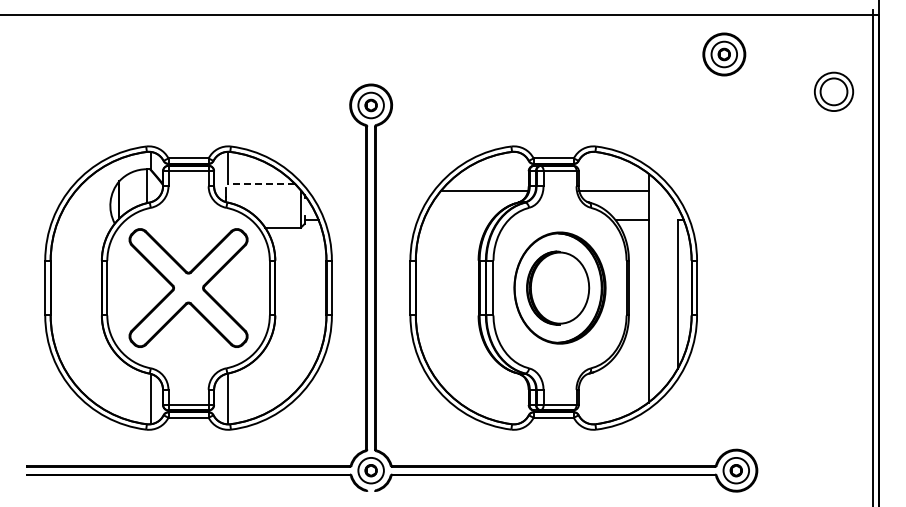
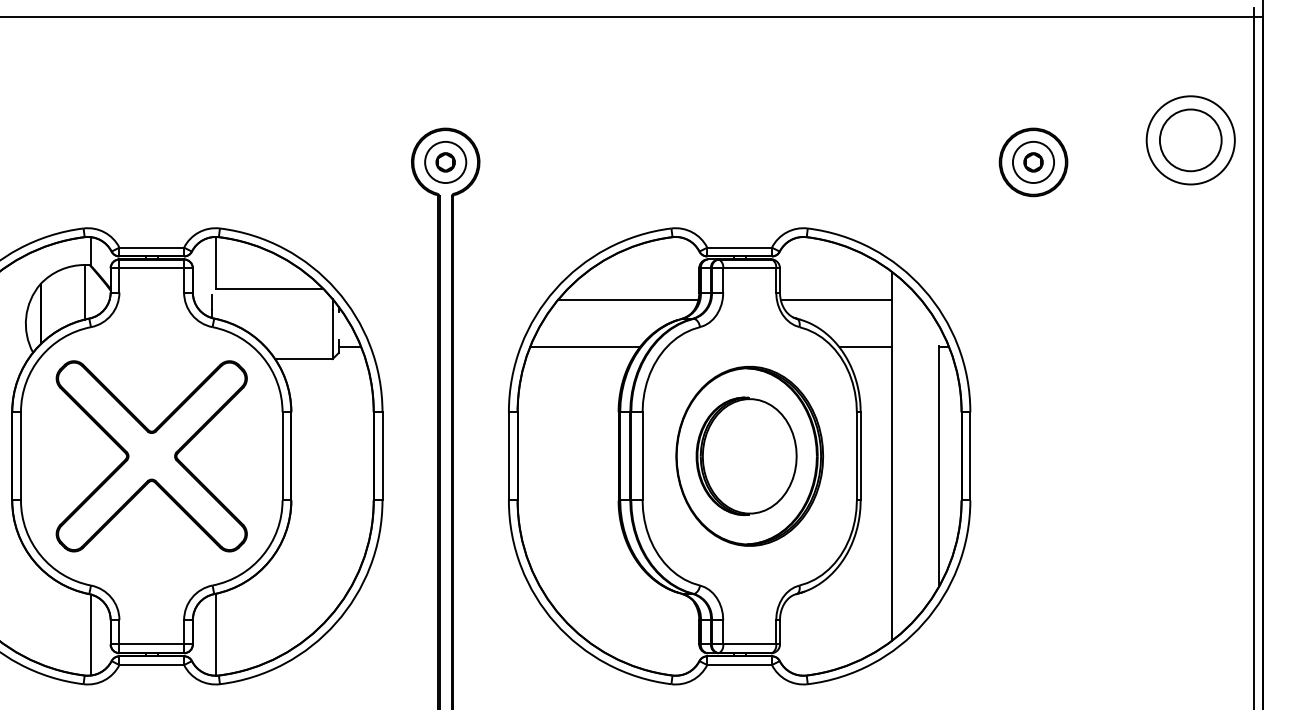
part: (724, 54) -> (1033, 162), moved
part: (833, 91) -> (1189, 139), size x1.43
line: (261, 183) -> (269, 287), dashed -> solid
line: (457, 220) -> (584, 347), added

